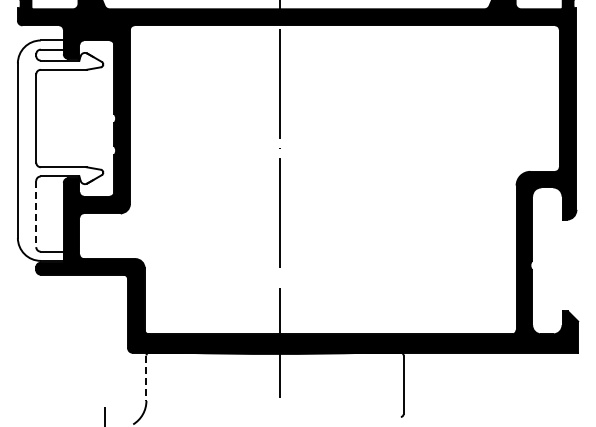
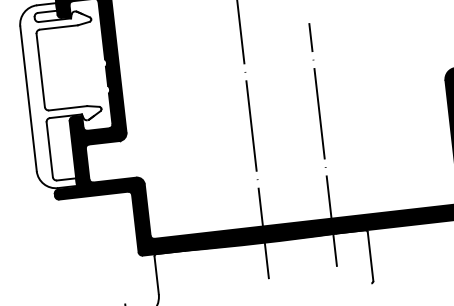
line: (36, 214) -> (50, 150), dashed -> solid
line: (362, 245) -> (323, 144), added
line: (146, 378) -> (156, 275), dashed -> solid

